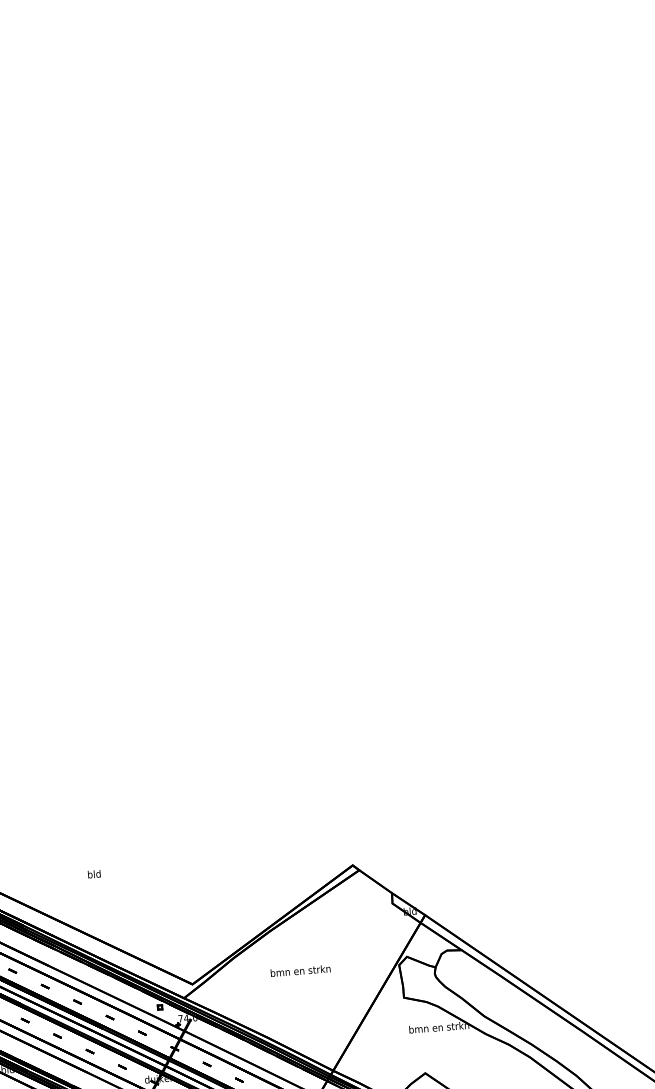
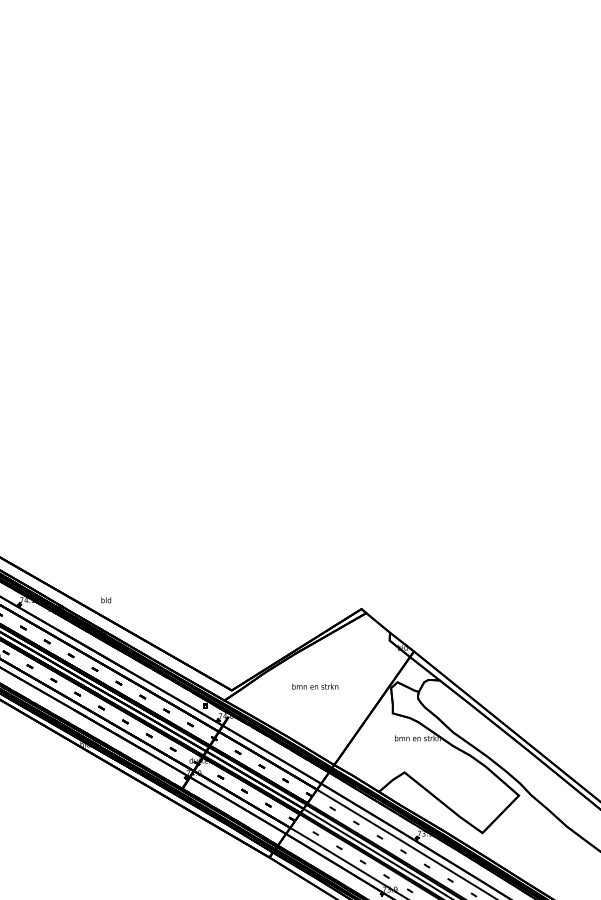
text: (94, 874) -> (106, 600), moved

